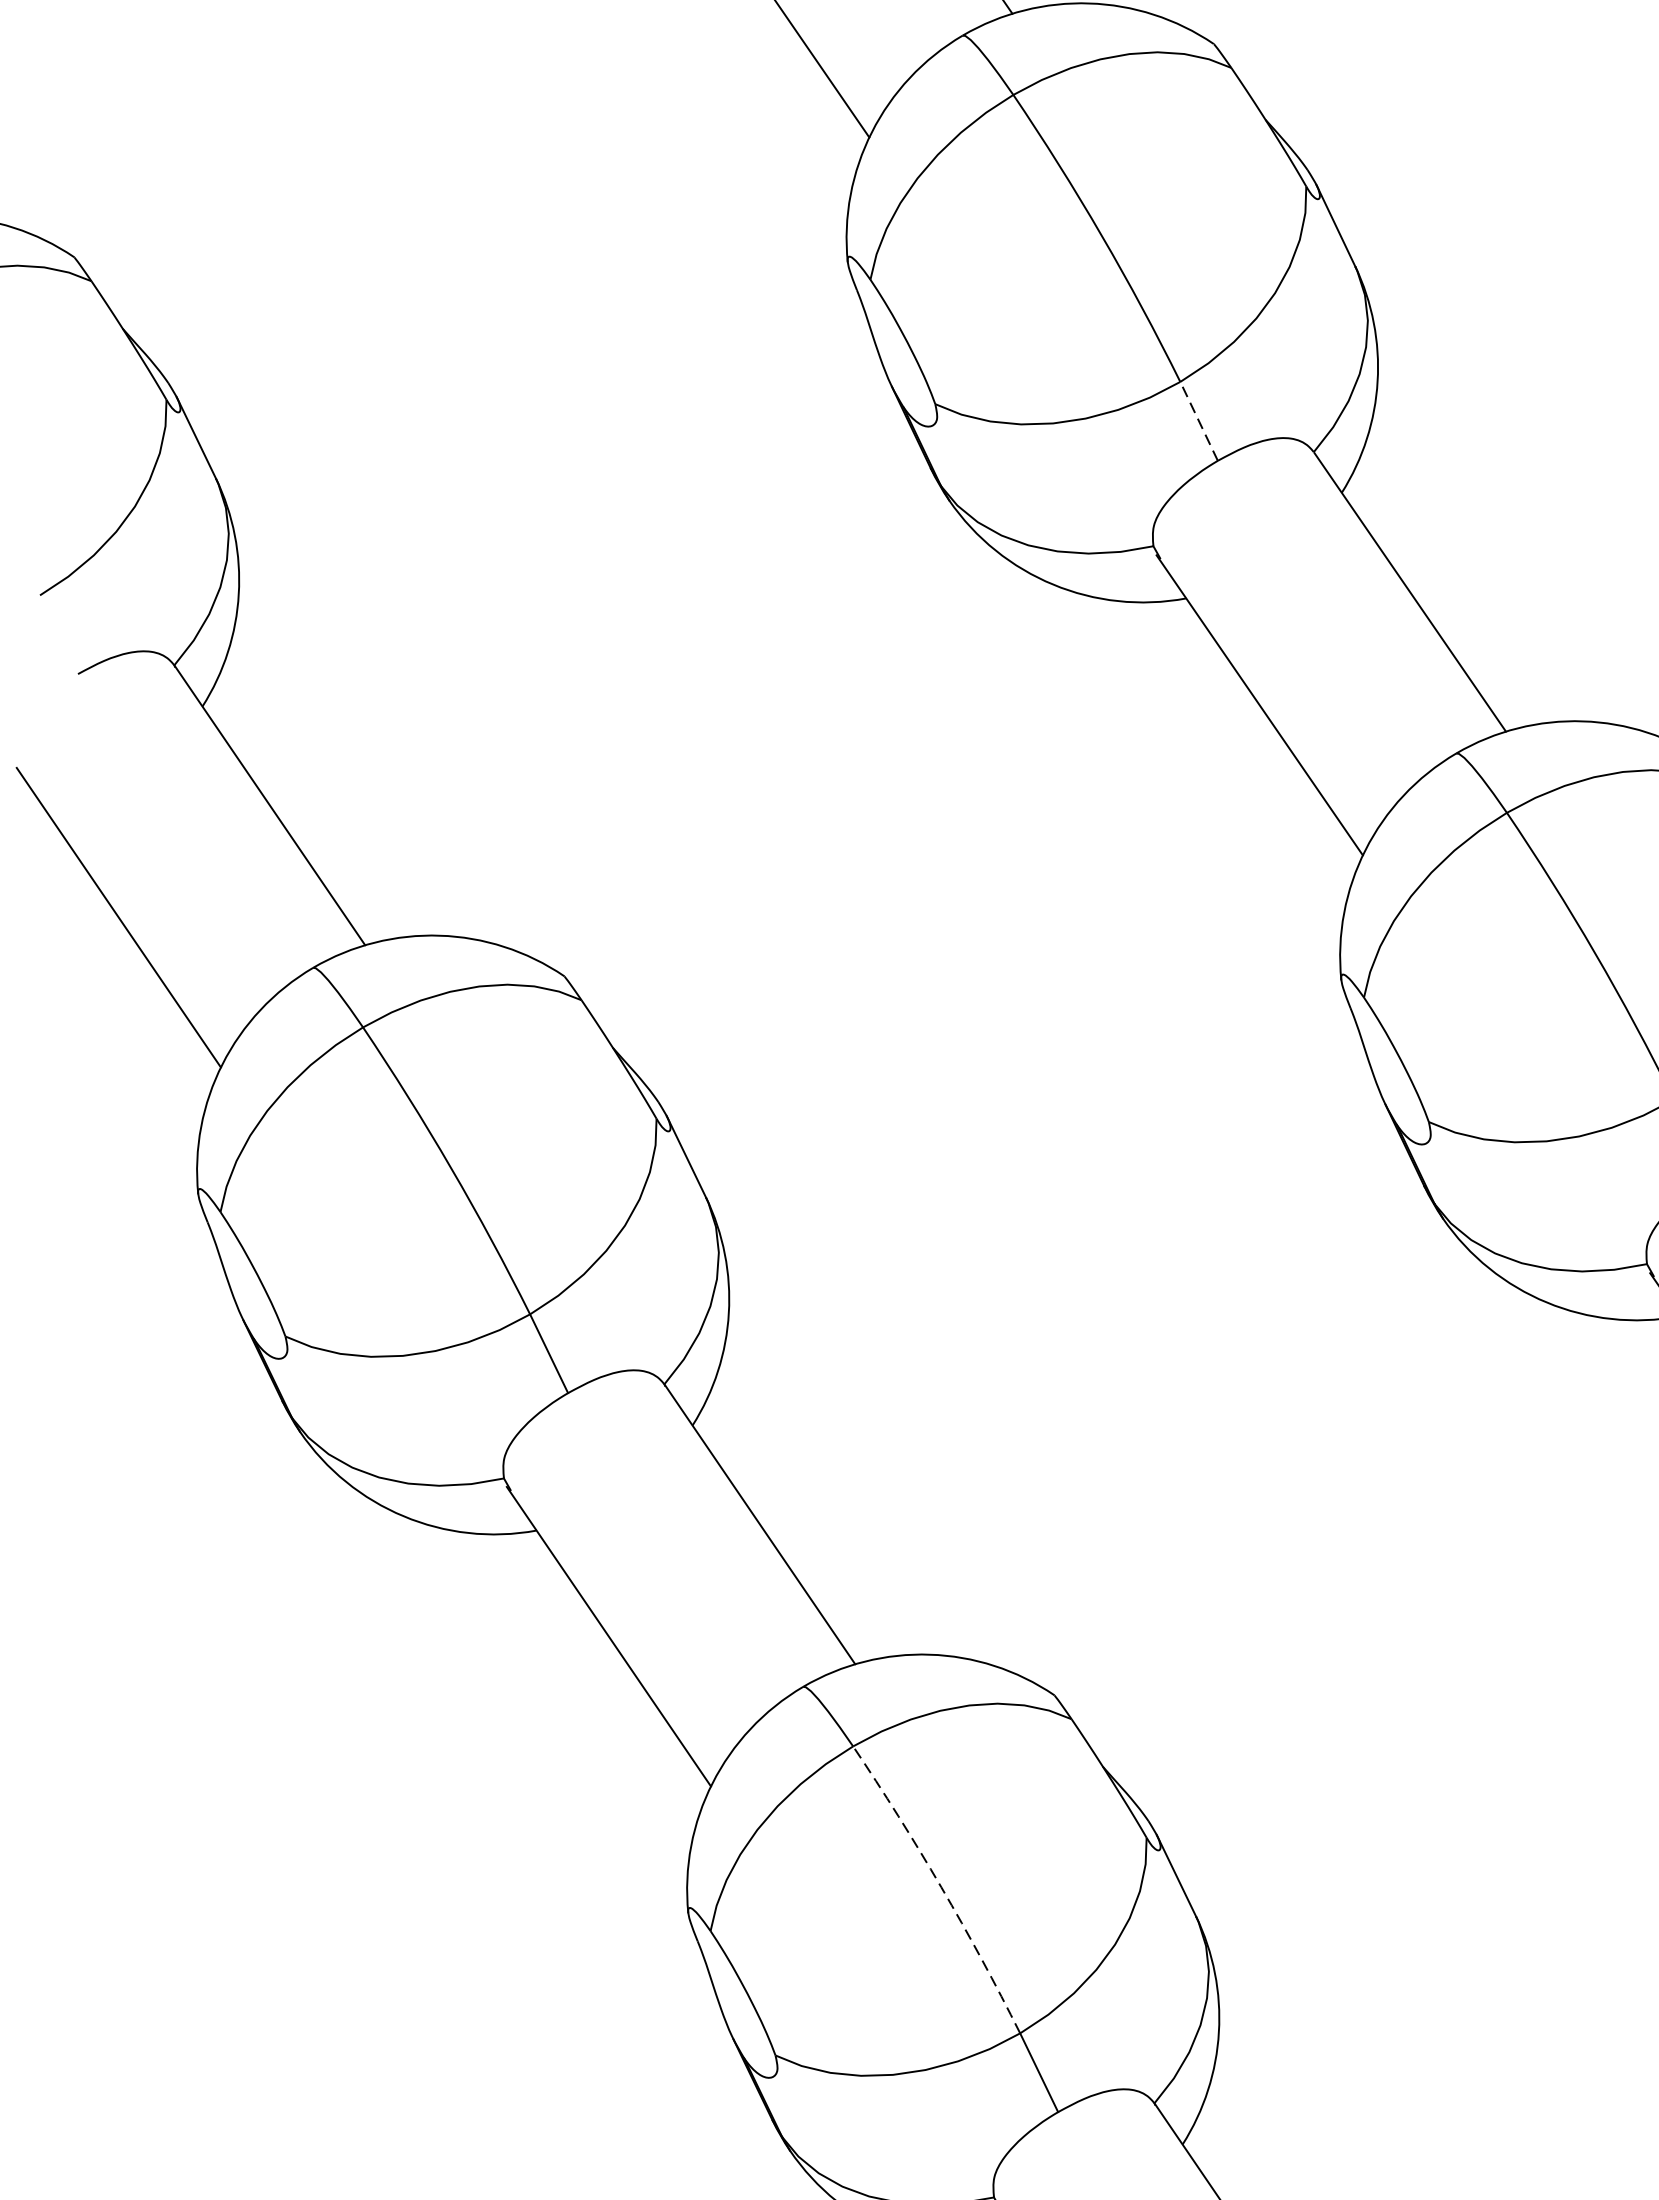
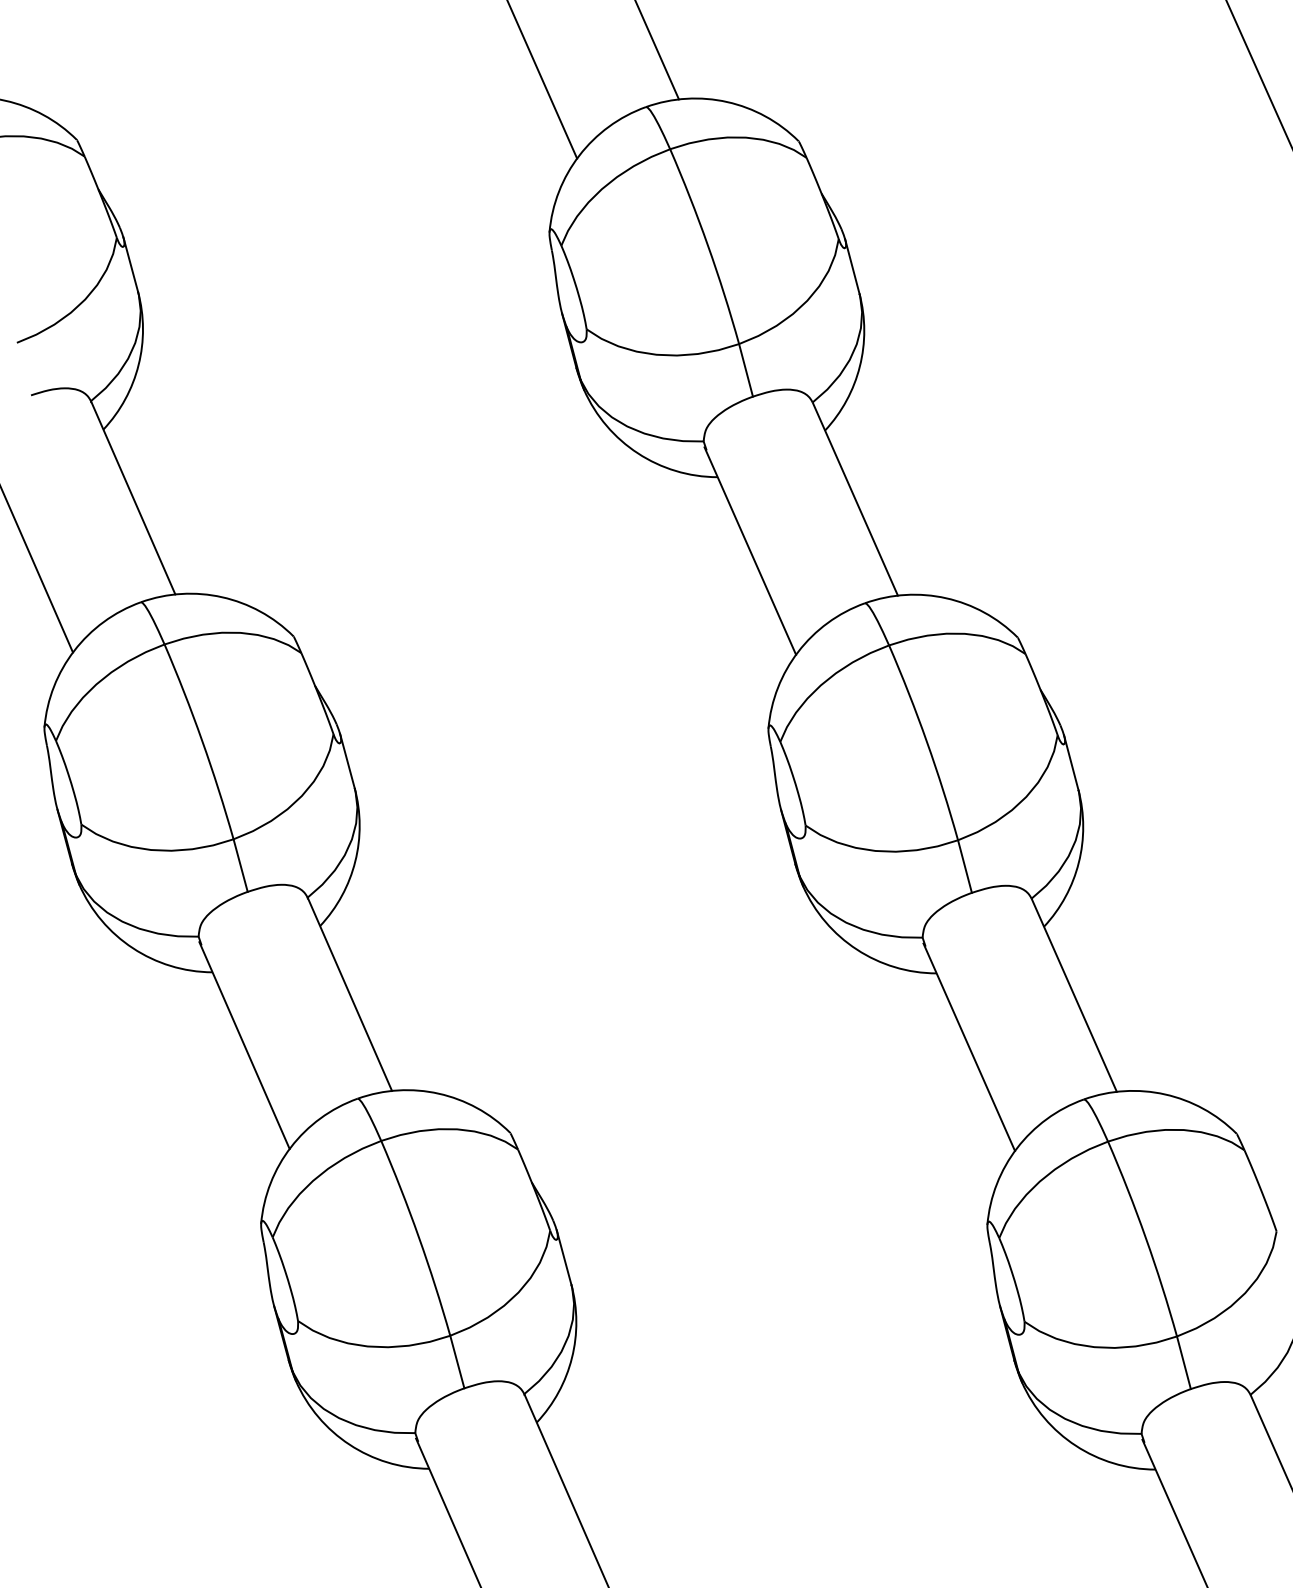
line: (1197, 420) -> (745, 369), dashed -> solid
arc: (940, 1887) -> (418, 1237), dashed -> solid

